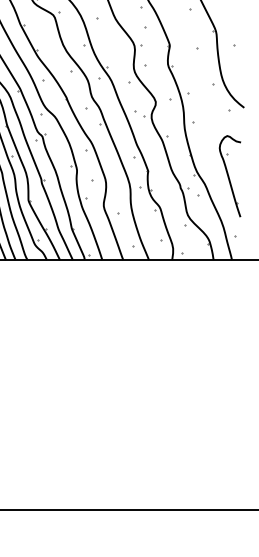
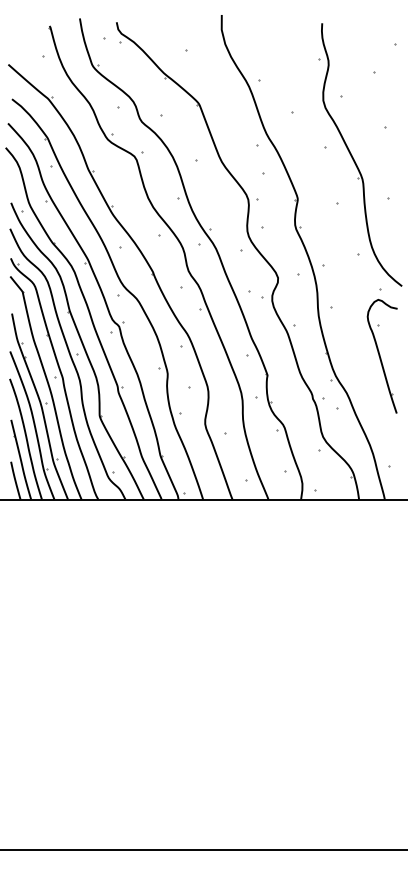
part: (229, 176) -> (381, 356), moved

